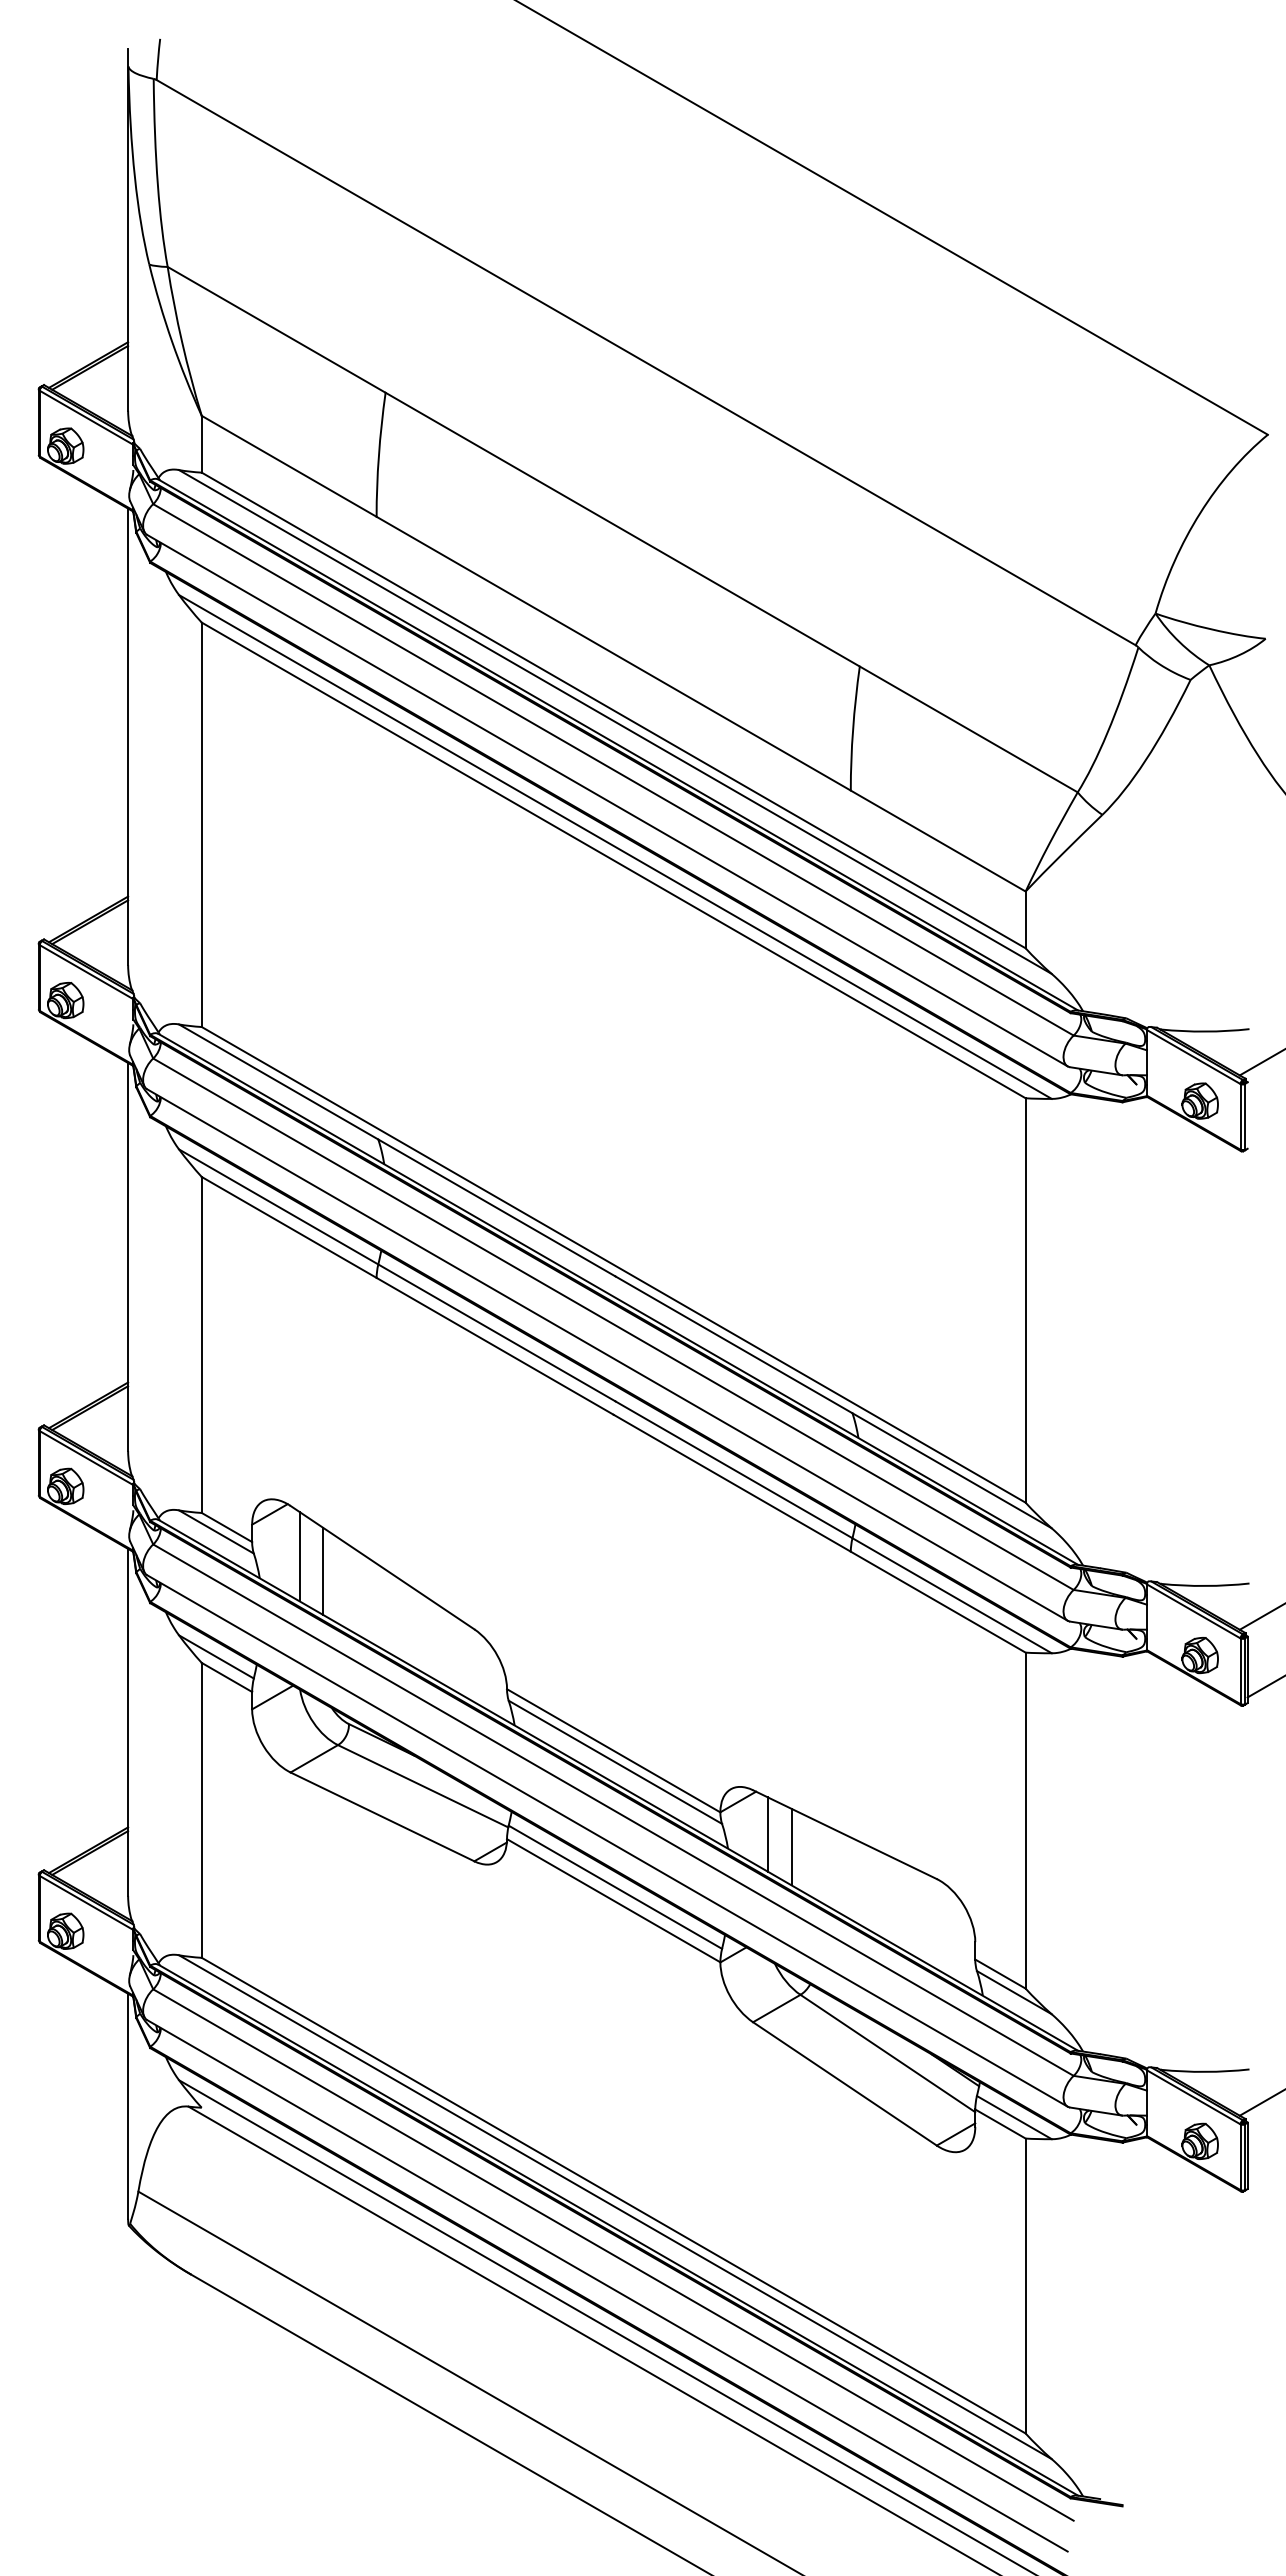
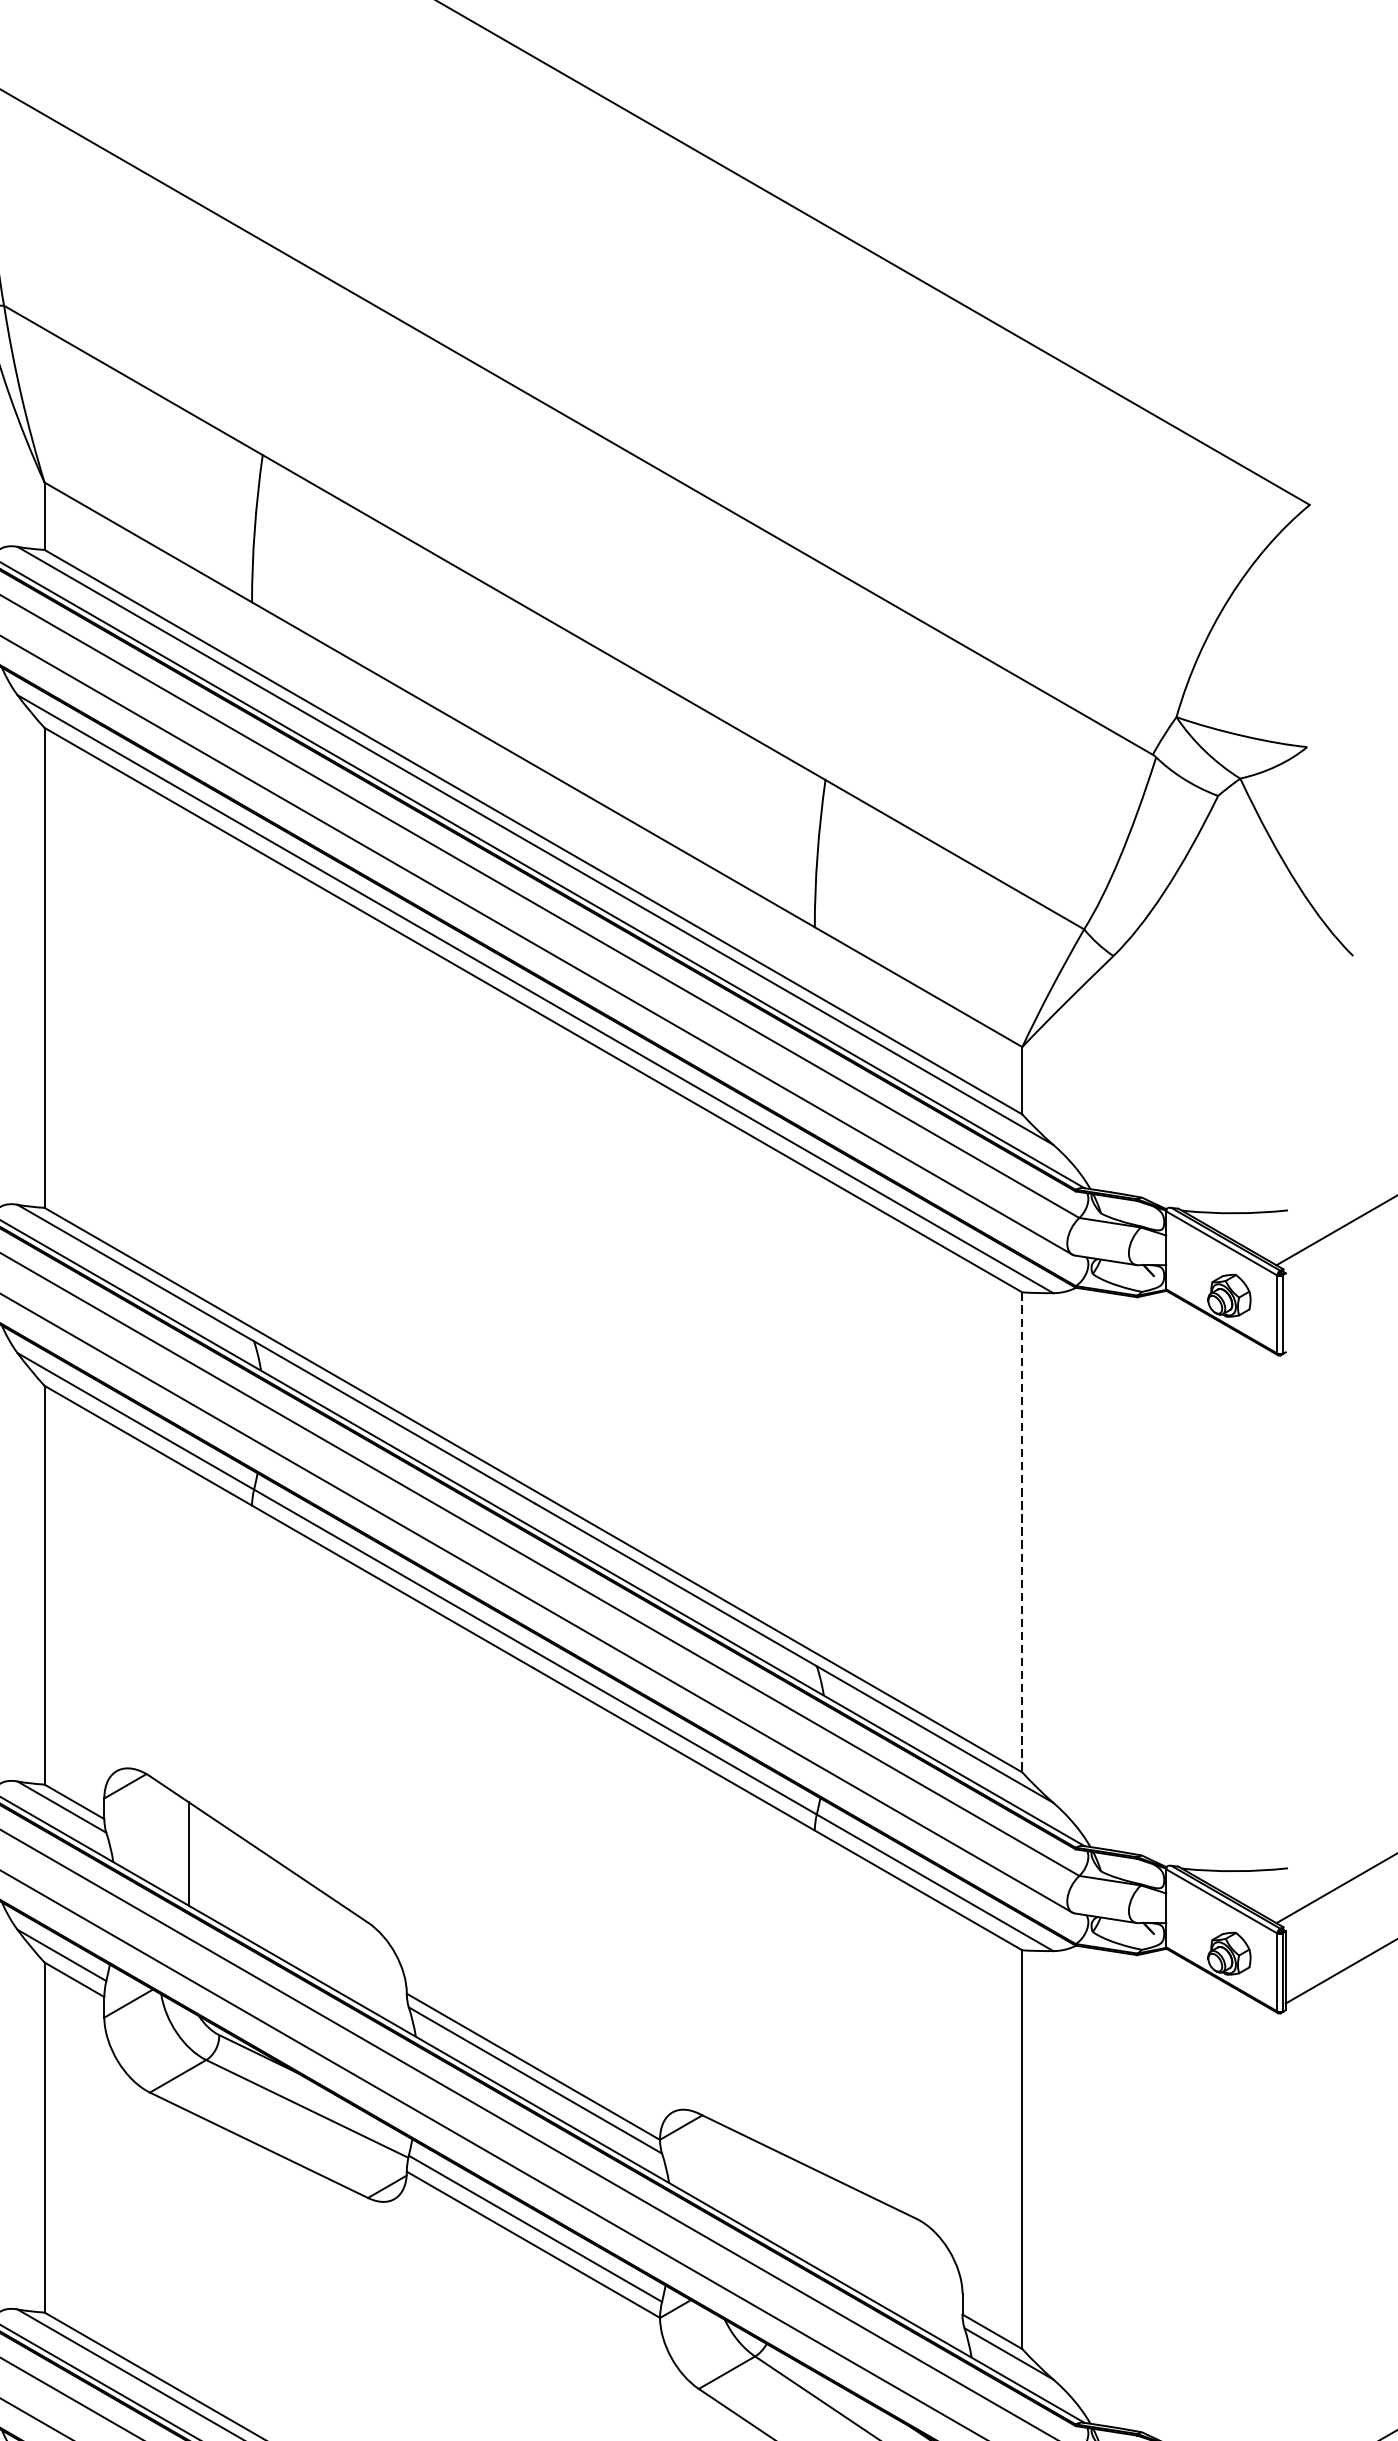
line: (1025, 1300) -> (1022, 1532), solid -> dashed
line: (299, 1556) -> (160, 1836), removed
line: (767, 1834) -> (715, 2166), removed
line: (791, 1846) -> (744, 2180), removed

